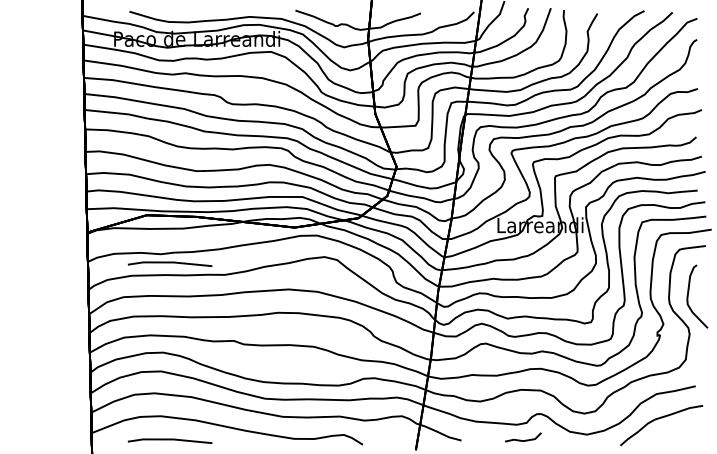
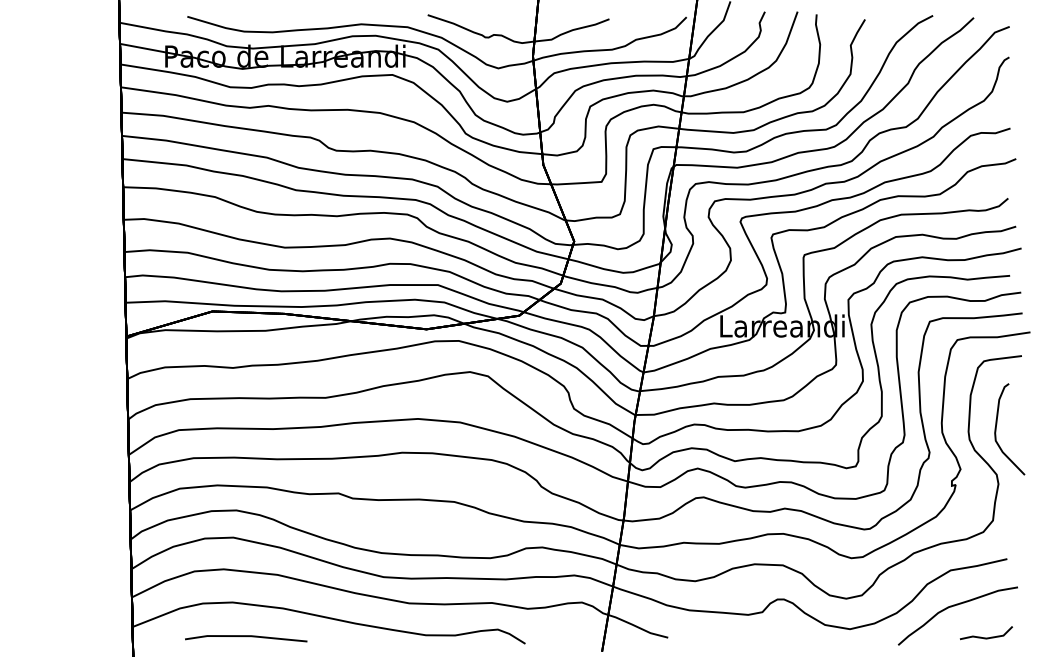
line: (169, 263) -> (245, 381), removed
line: (525, 439) -> (989, 636), moved

